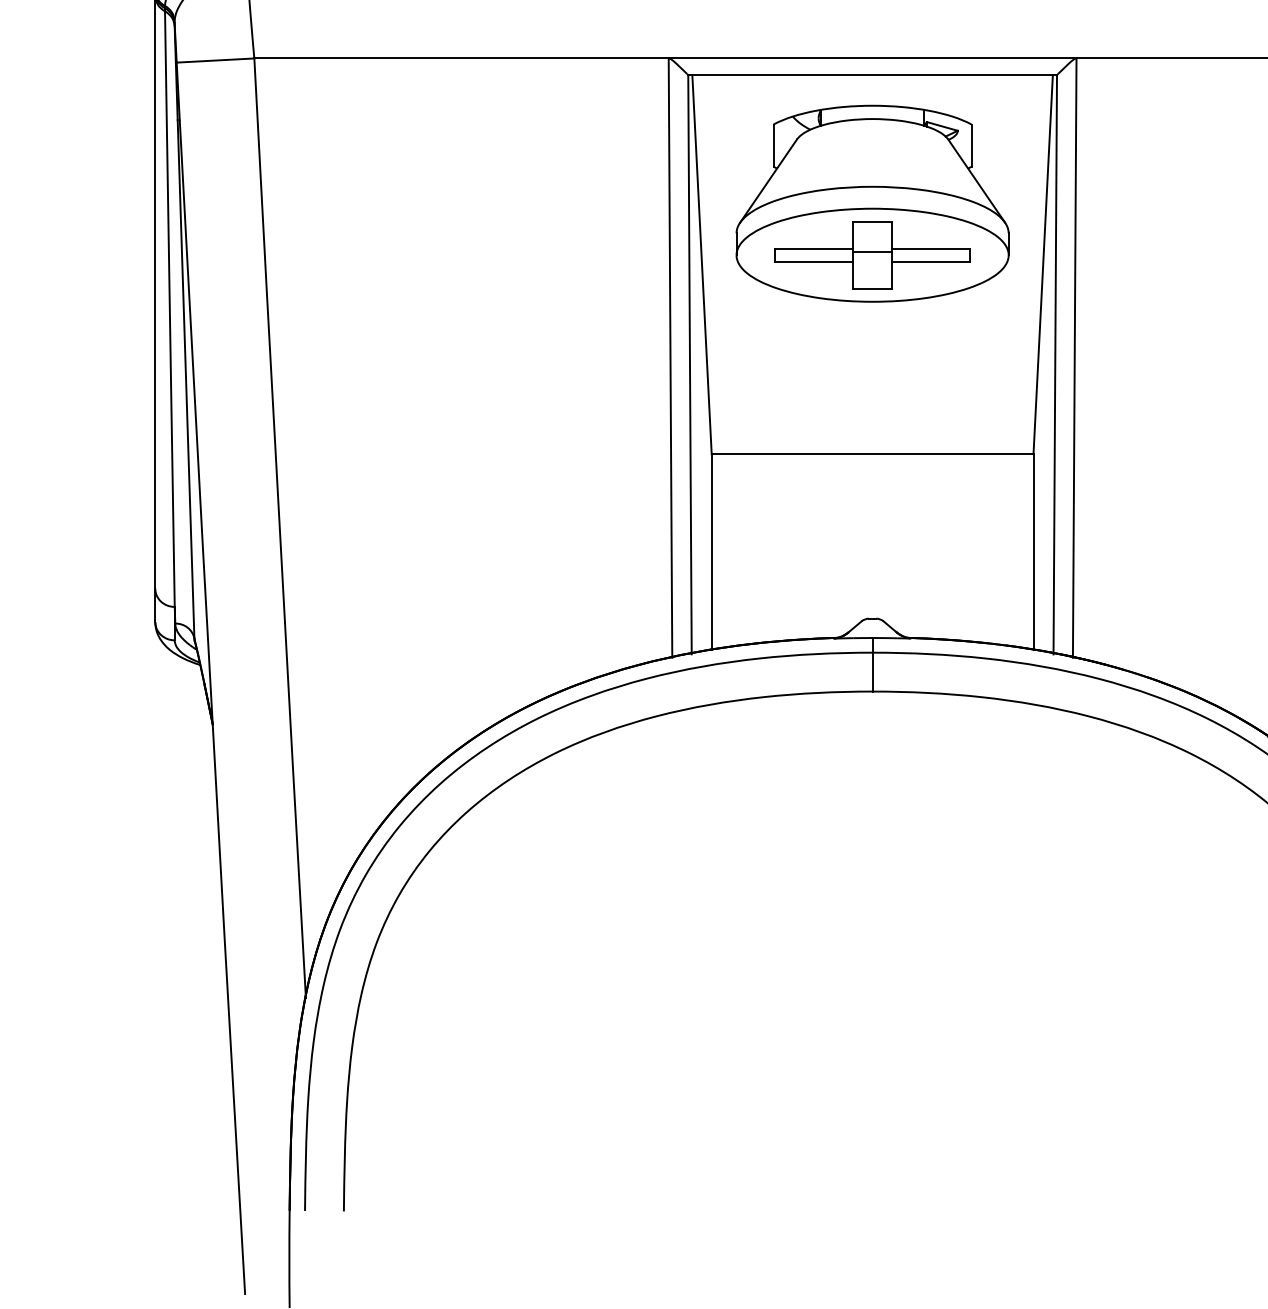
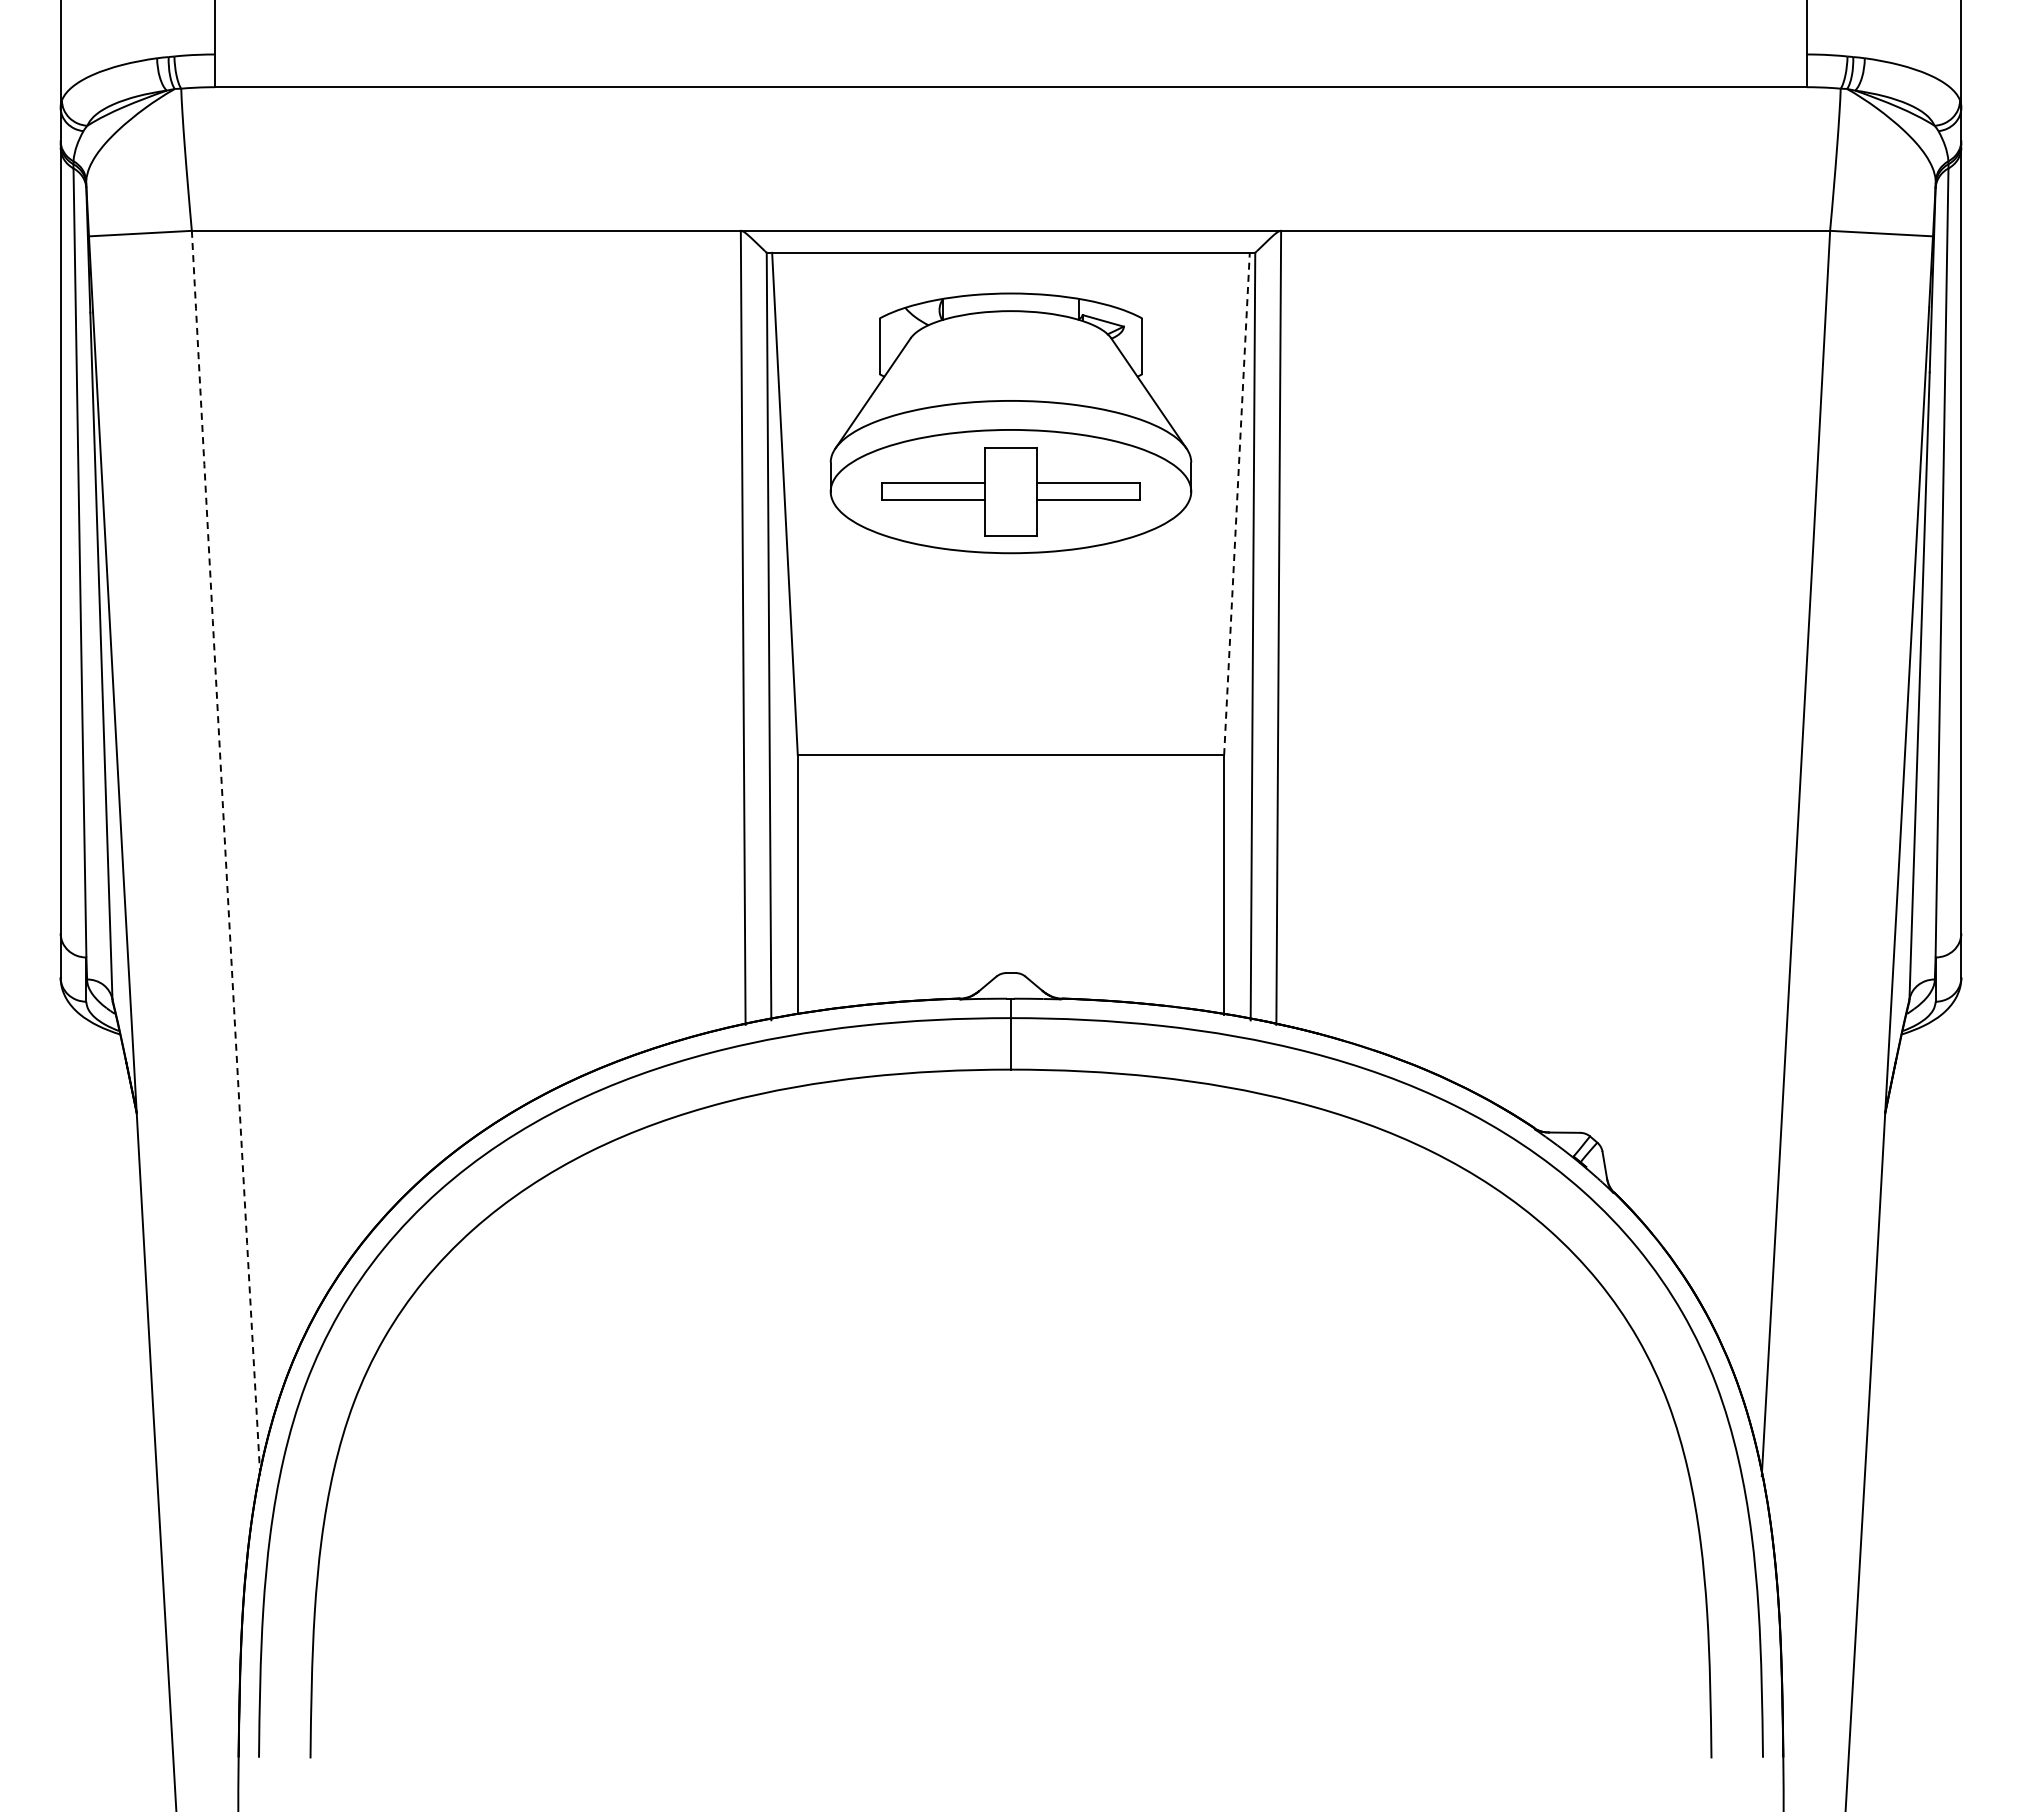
line: (872, 252) -> (1010, 487), removed
line: (1043, 264) -> (1237, 503), solid -> dashed
arc: (279, 529) -> (225, 854), solid -> dashed

